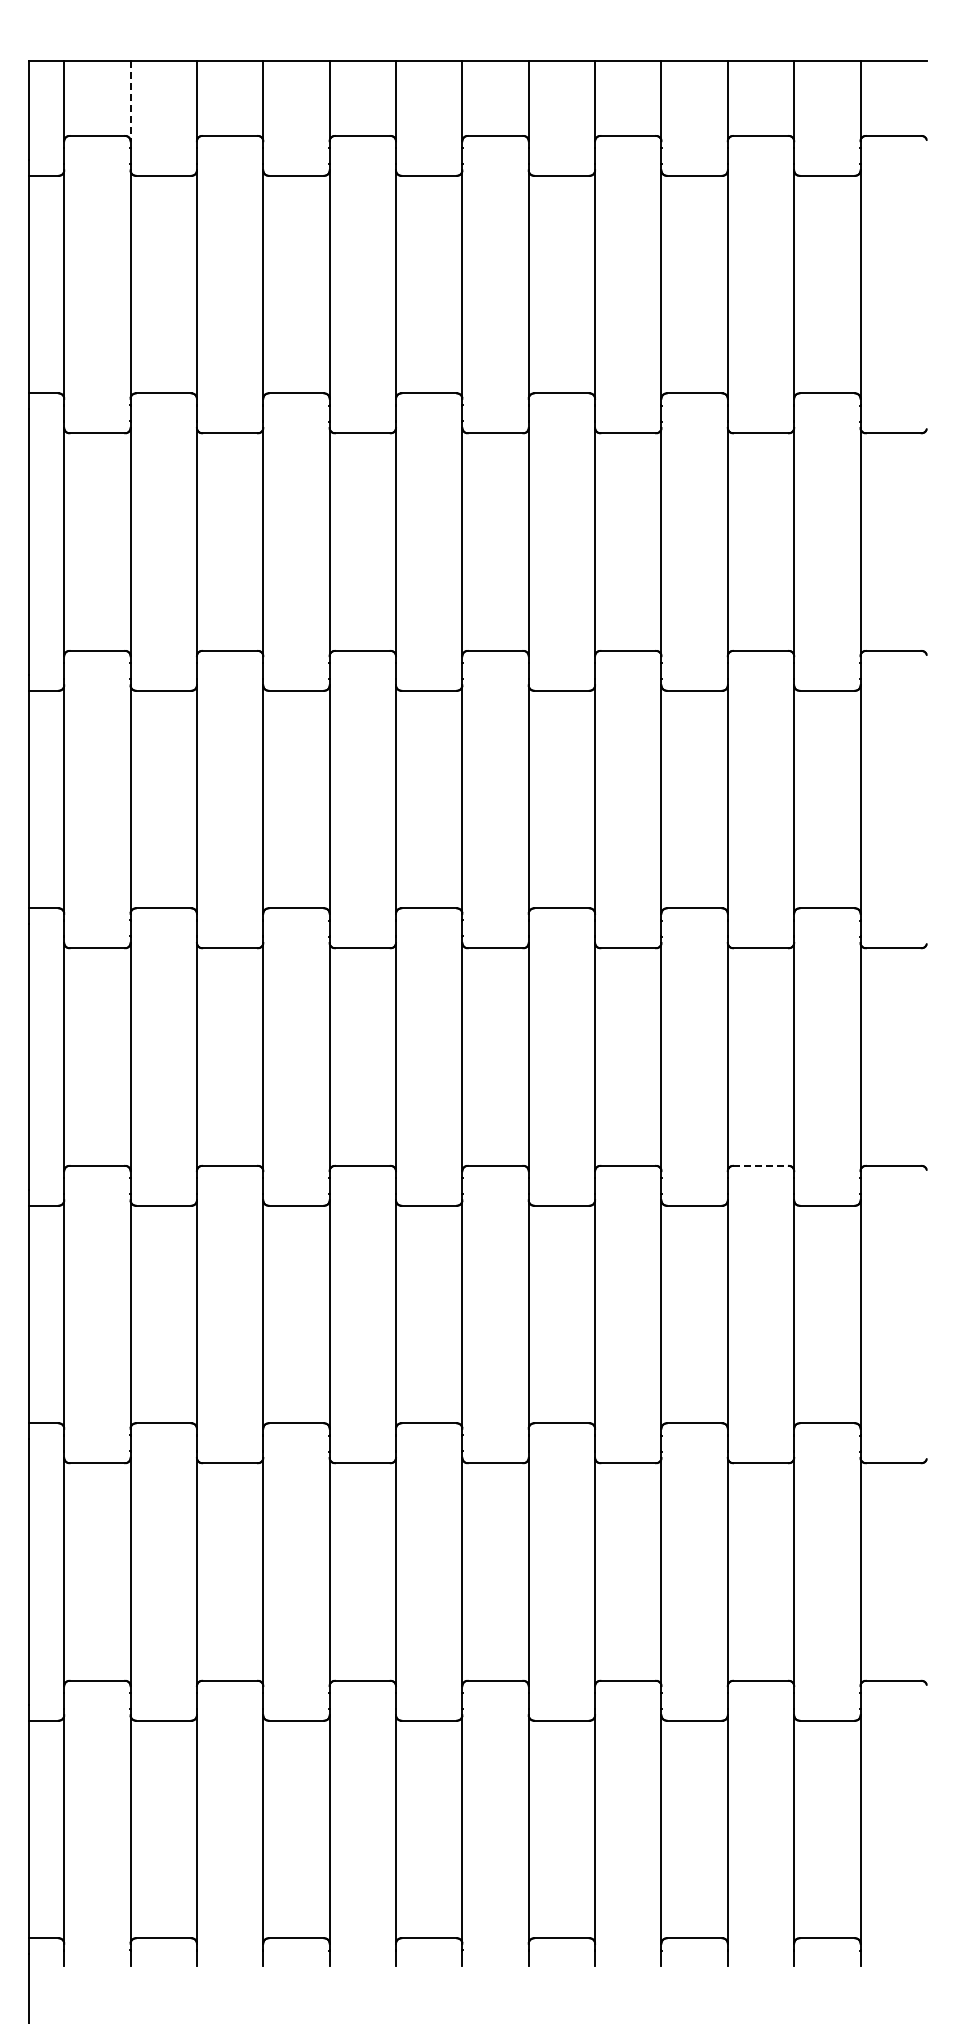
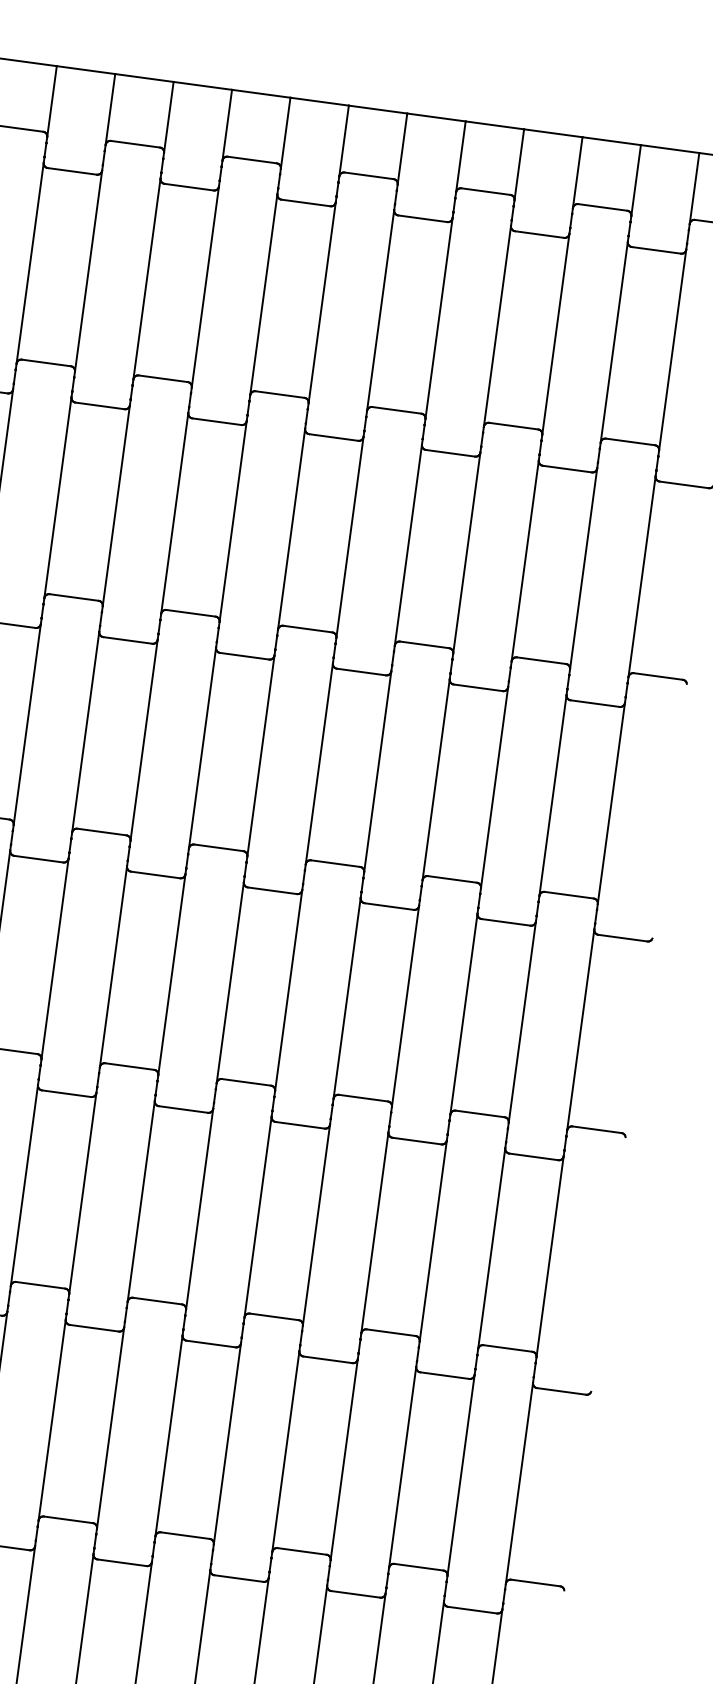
line: (130, 101) -> (51, 102), dashed -> solid
line: (761, 1165) -> (480, 1113), dashed -> solid

